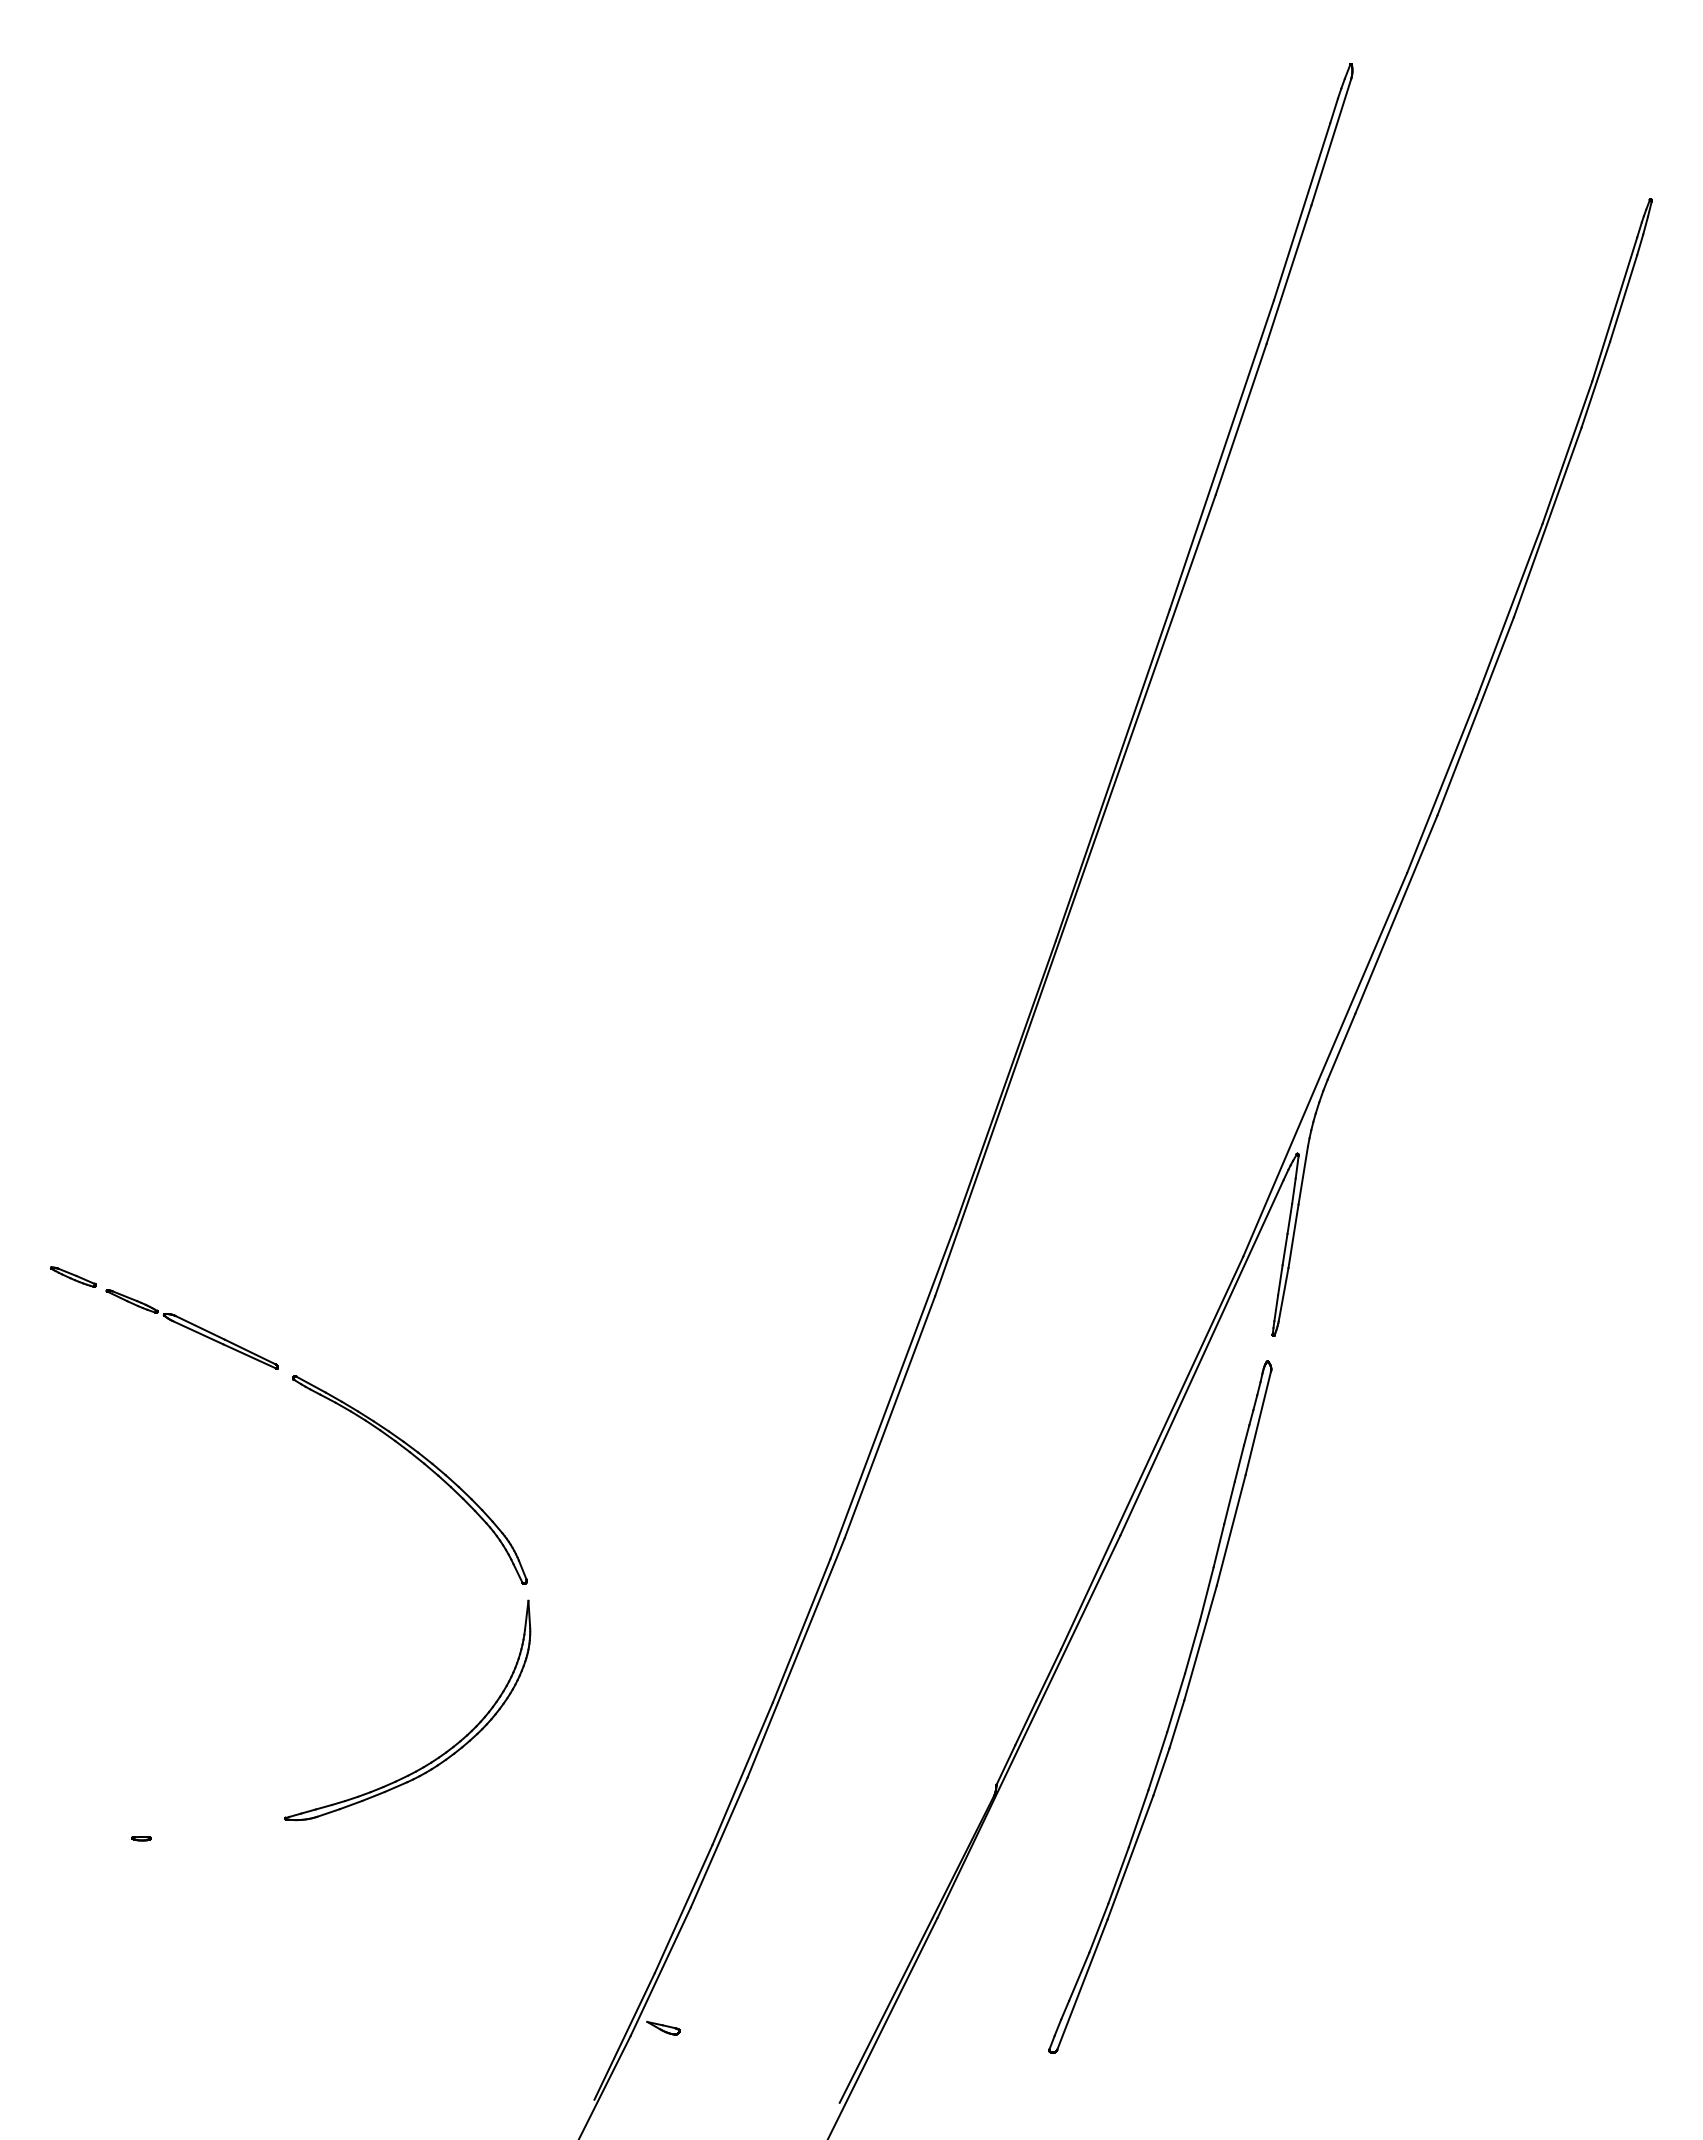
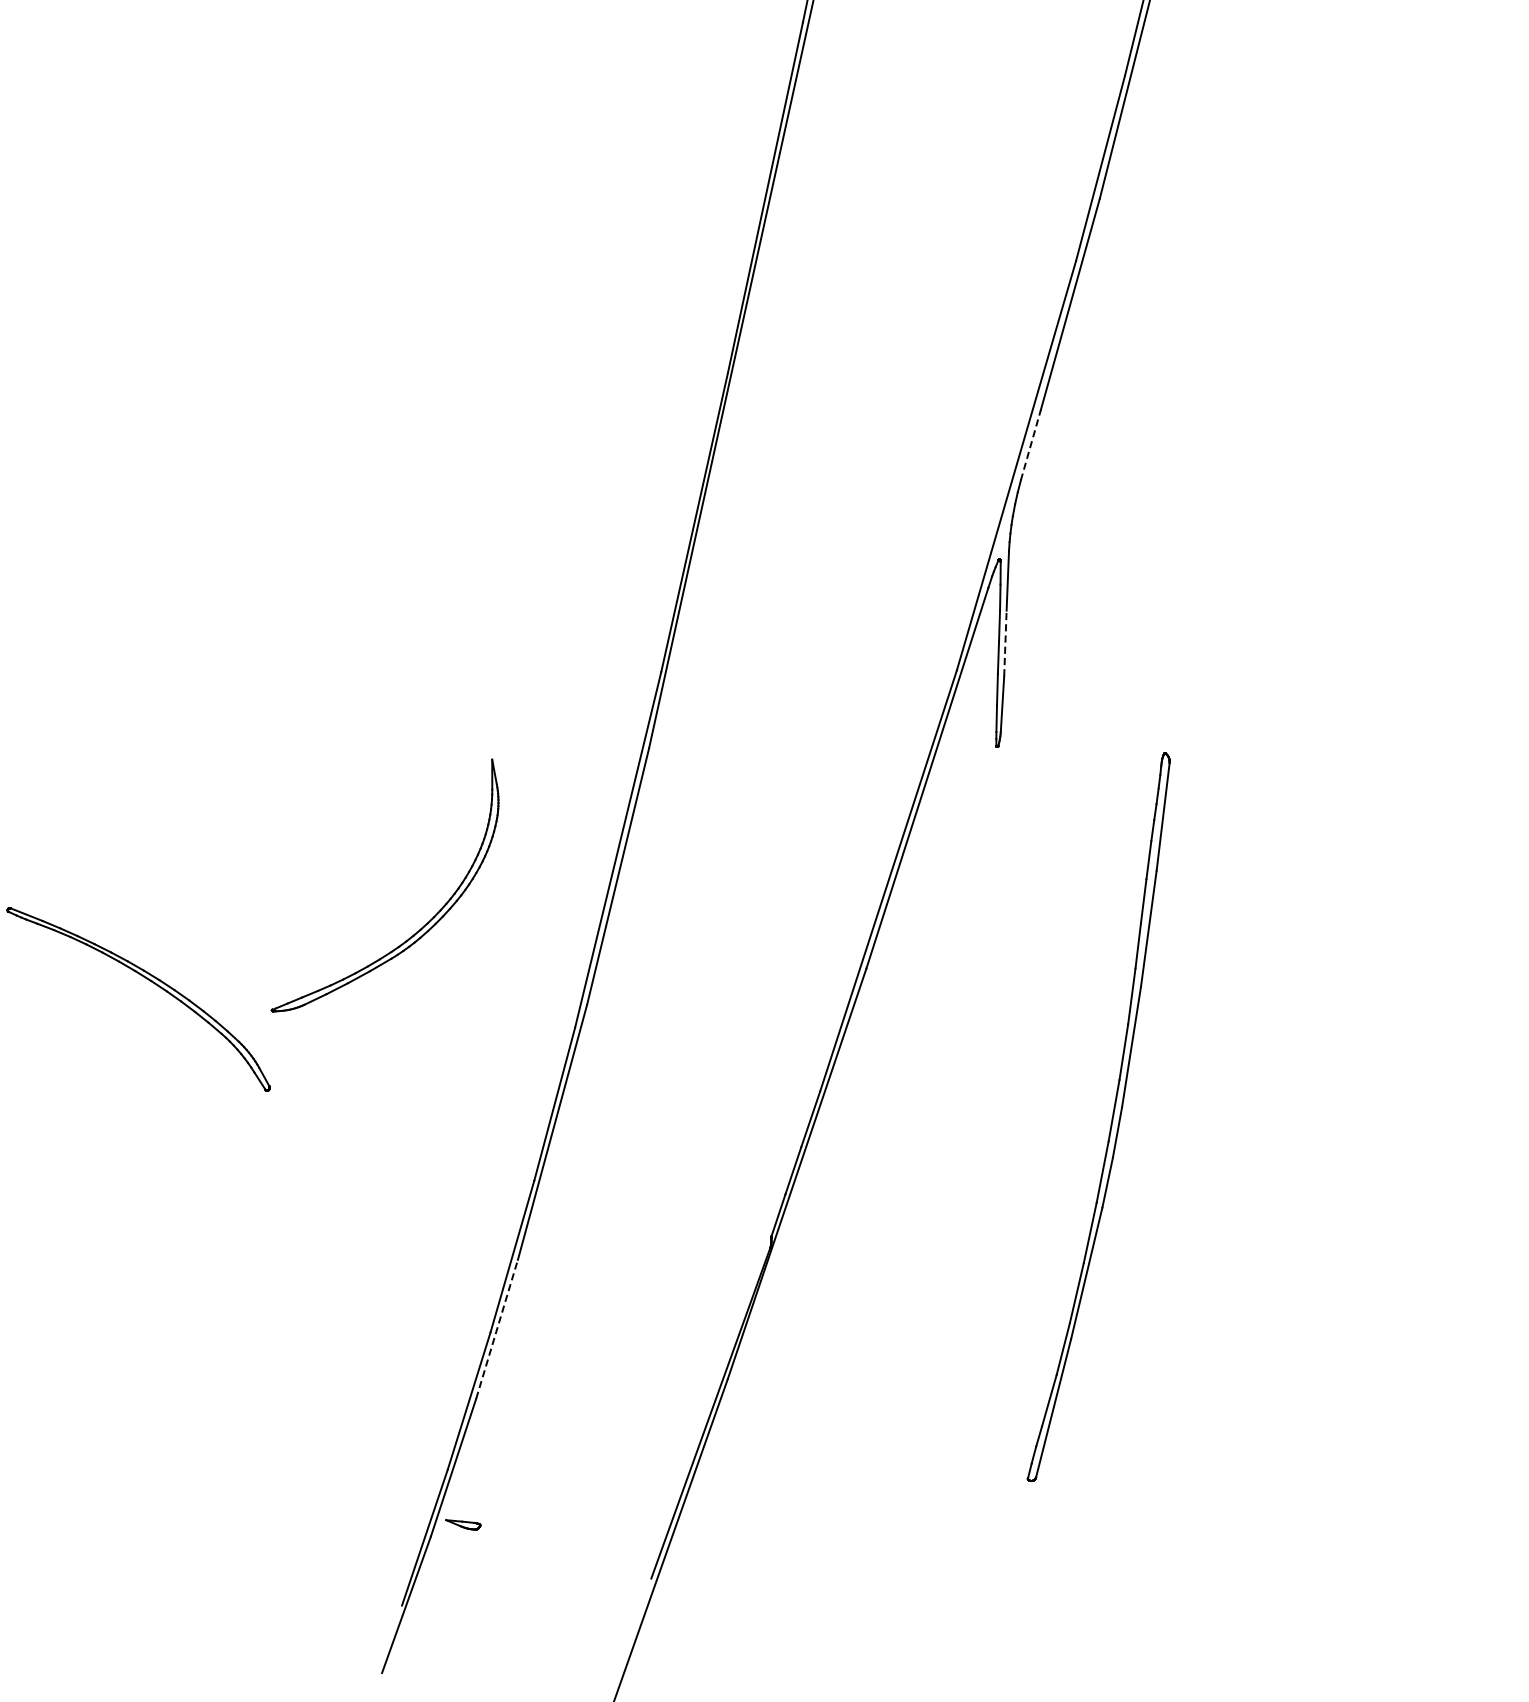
line: (1341, 1046) -> (1030, 444), solid -> dashed
line: (1293, 1235) -> (1005, 642), solid -> dashed
part: (1172, 1710) -> (1111, 1118), moved
part: (442, 1753) -> (423, 925), moved
line: (719, 1842) -> (497, 1329), solid -> dashed

